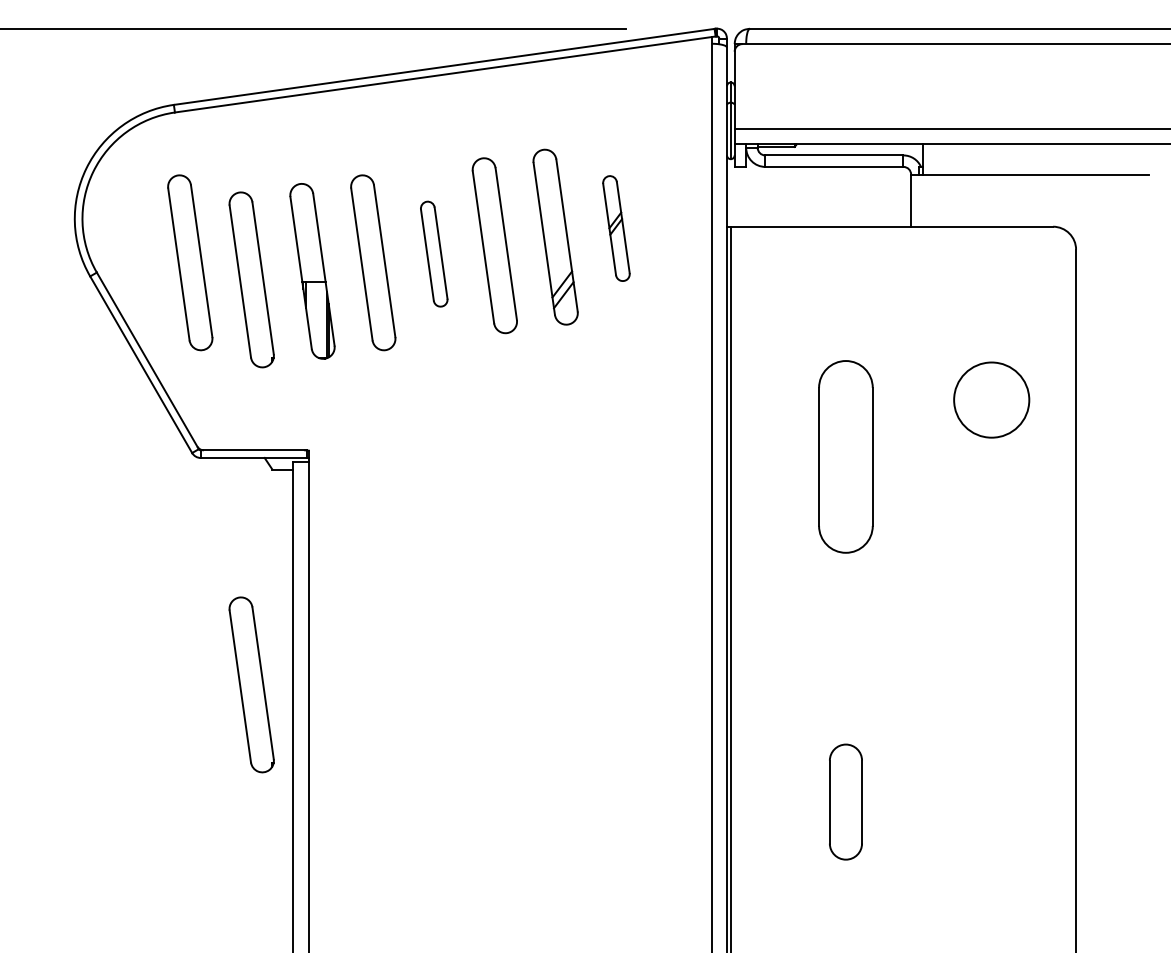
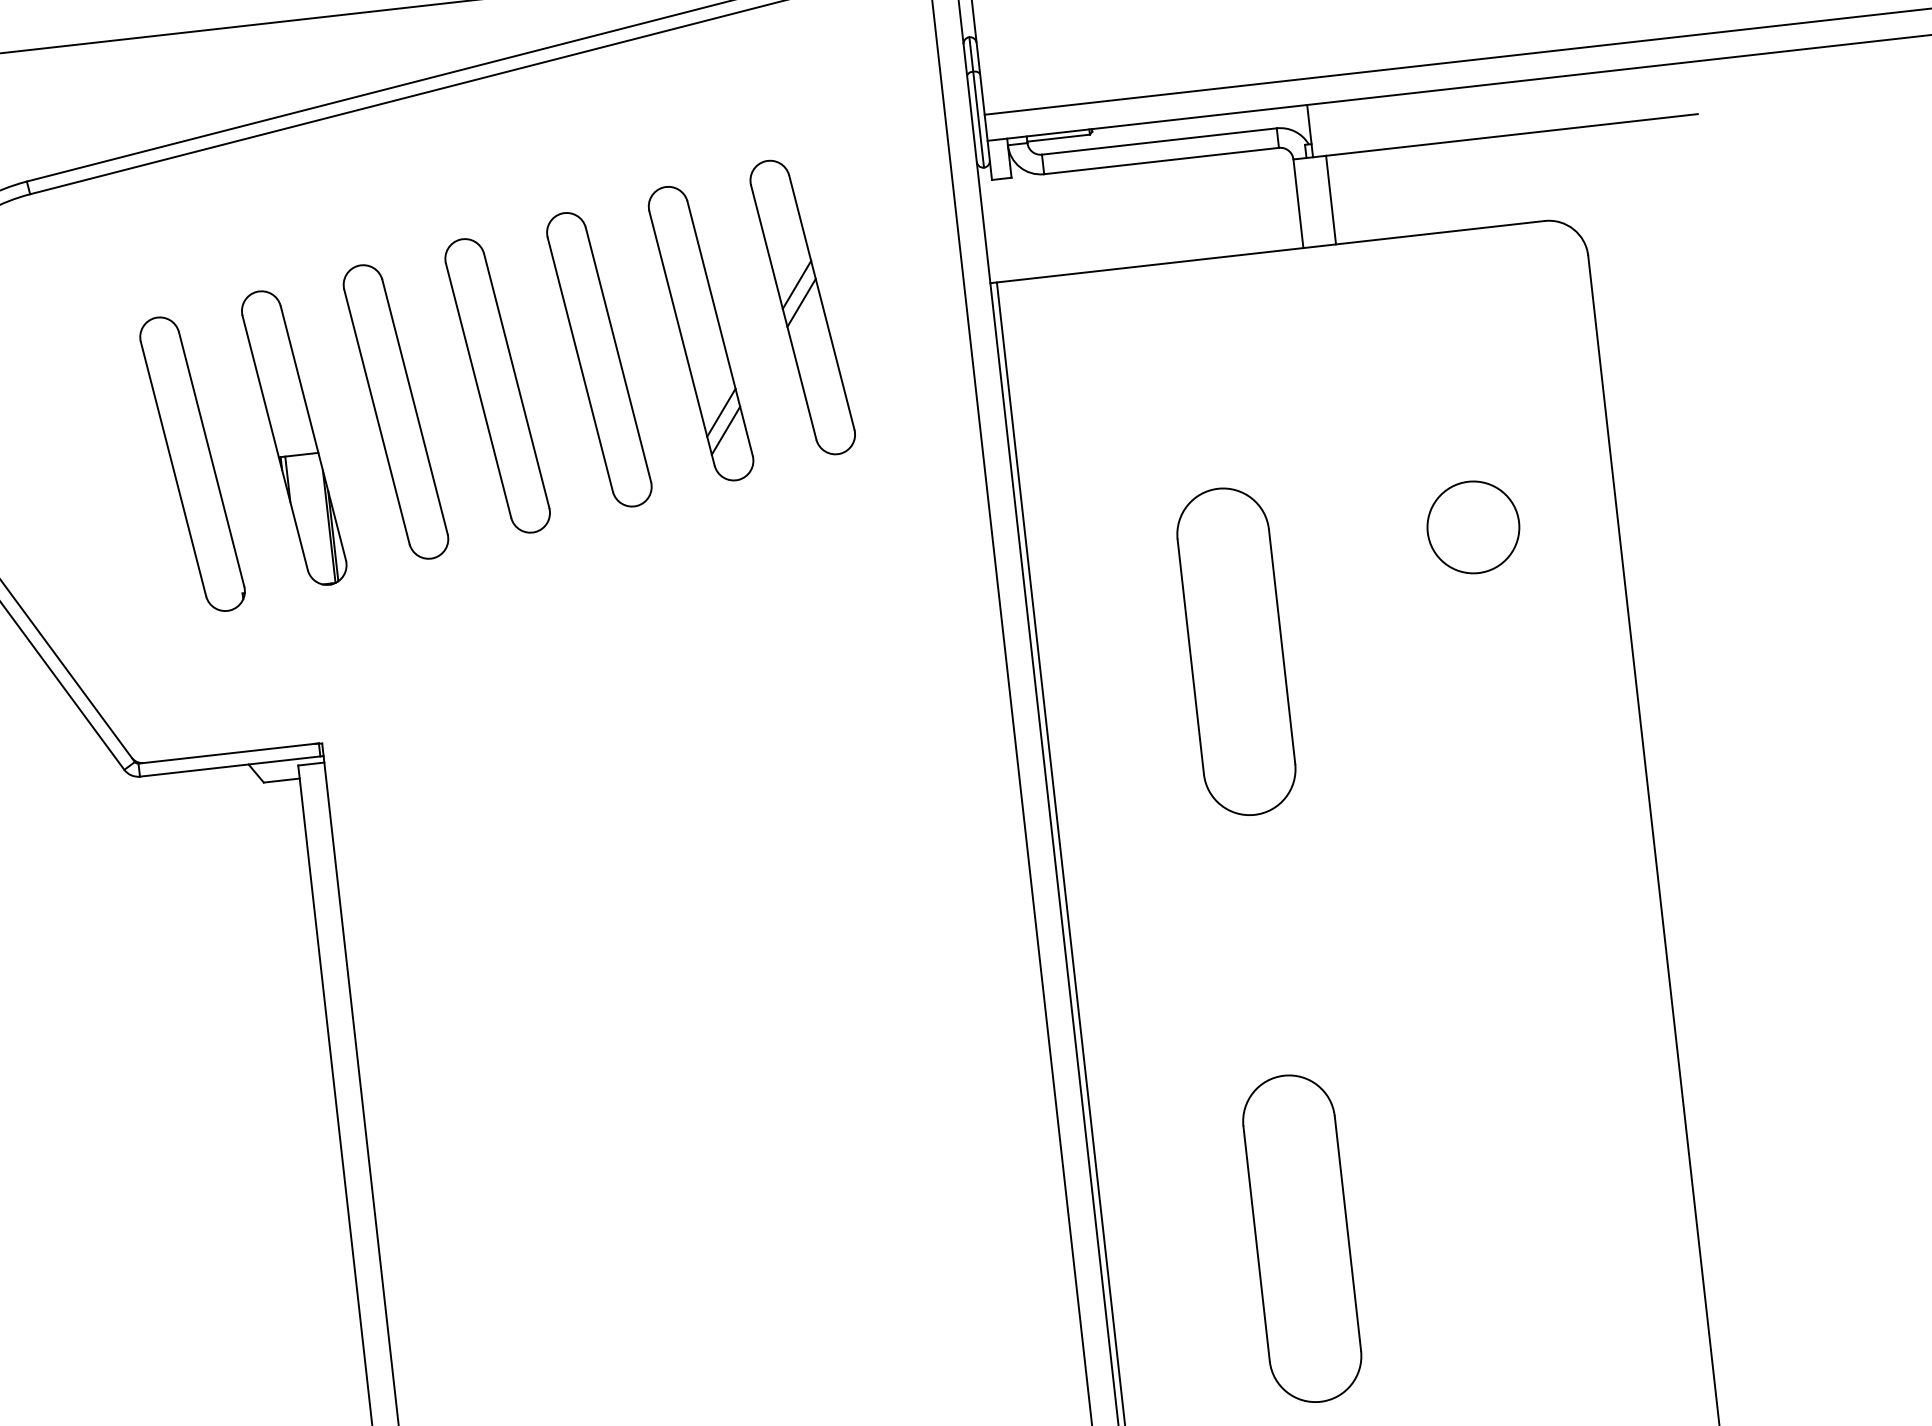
line: (930, 200) -> (1331, 199), added
part: (616, 228) -> (802, 307), size x1.67
part: (434, 253) -> (498, 384), size x1.67
part: (190, 262) -> (85, 446), removed
circle: (991, 399) -> (1472, 526), size x0.71
part: (251, 684) -> (269, 1152), removed
part: (845, 801) -> (1301, 1237), size x1.67

